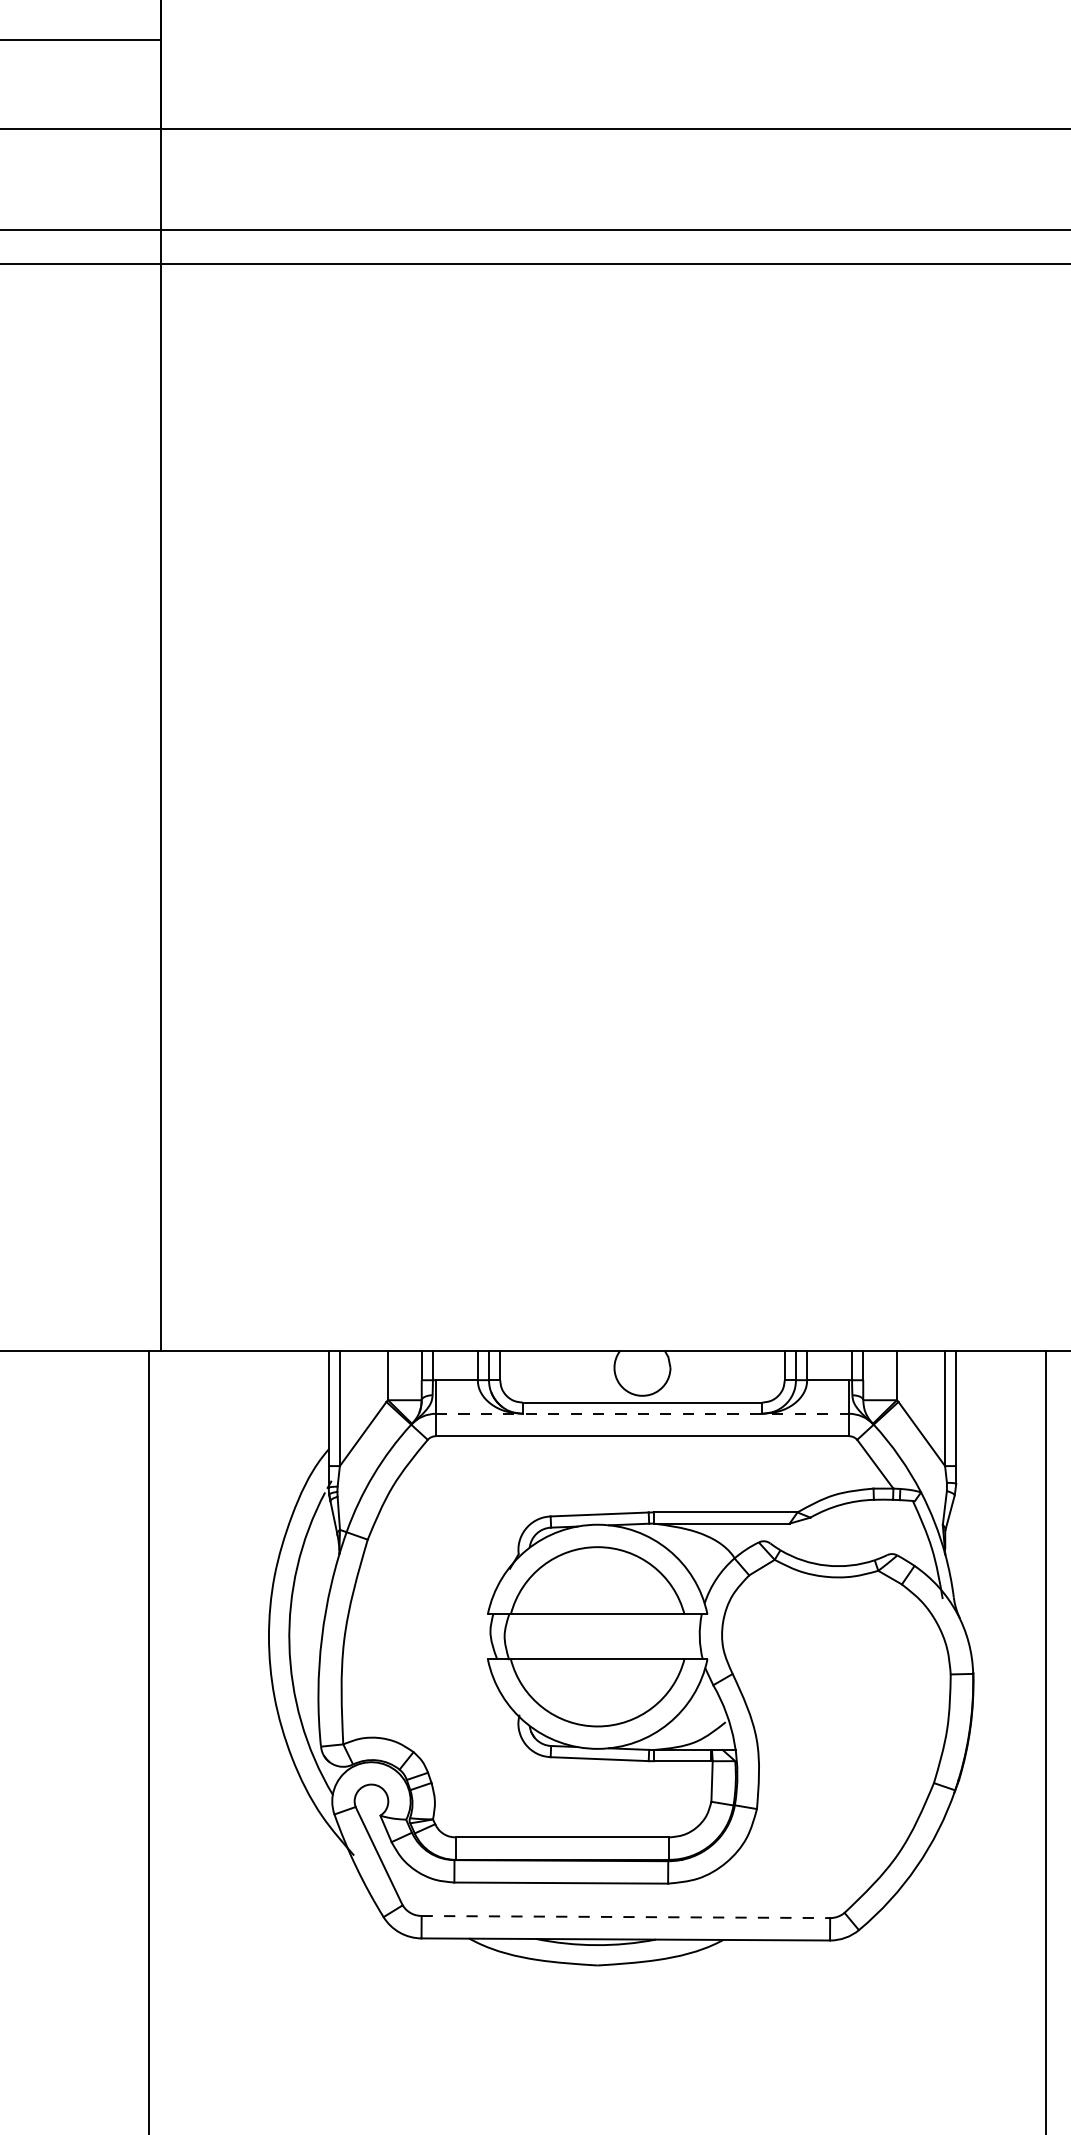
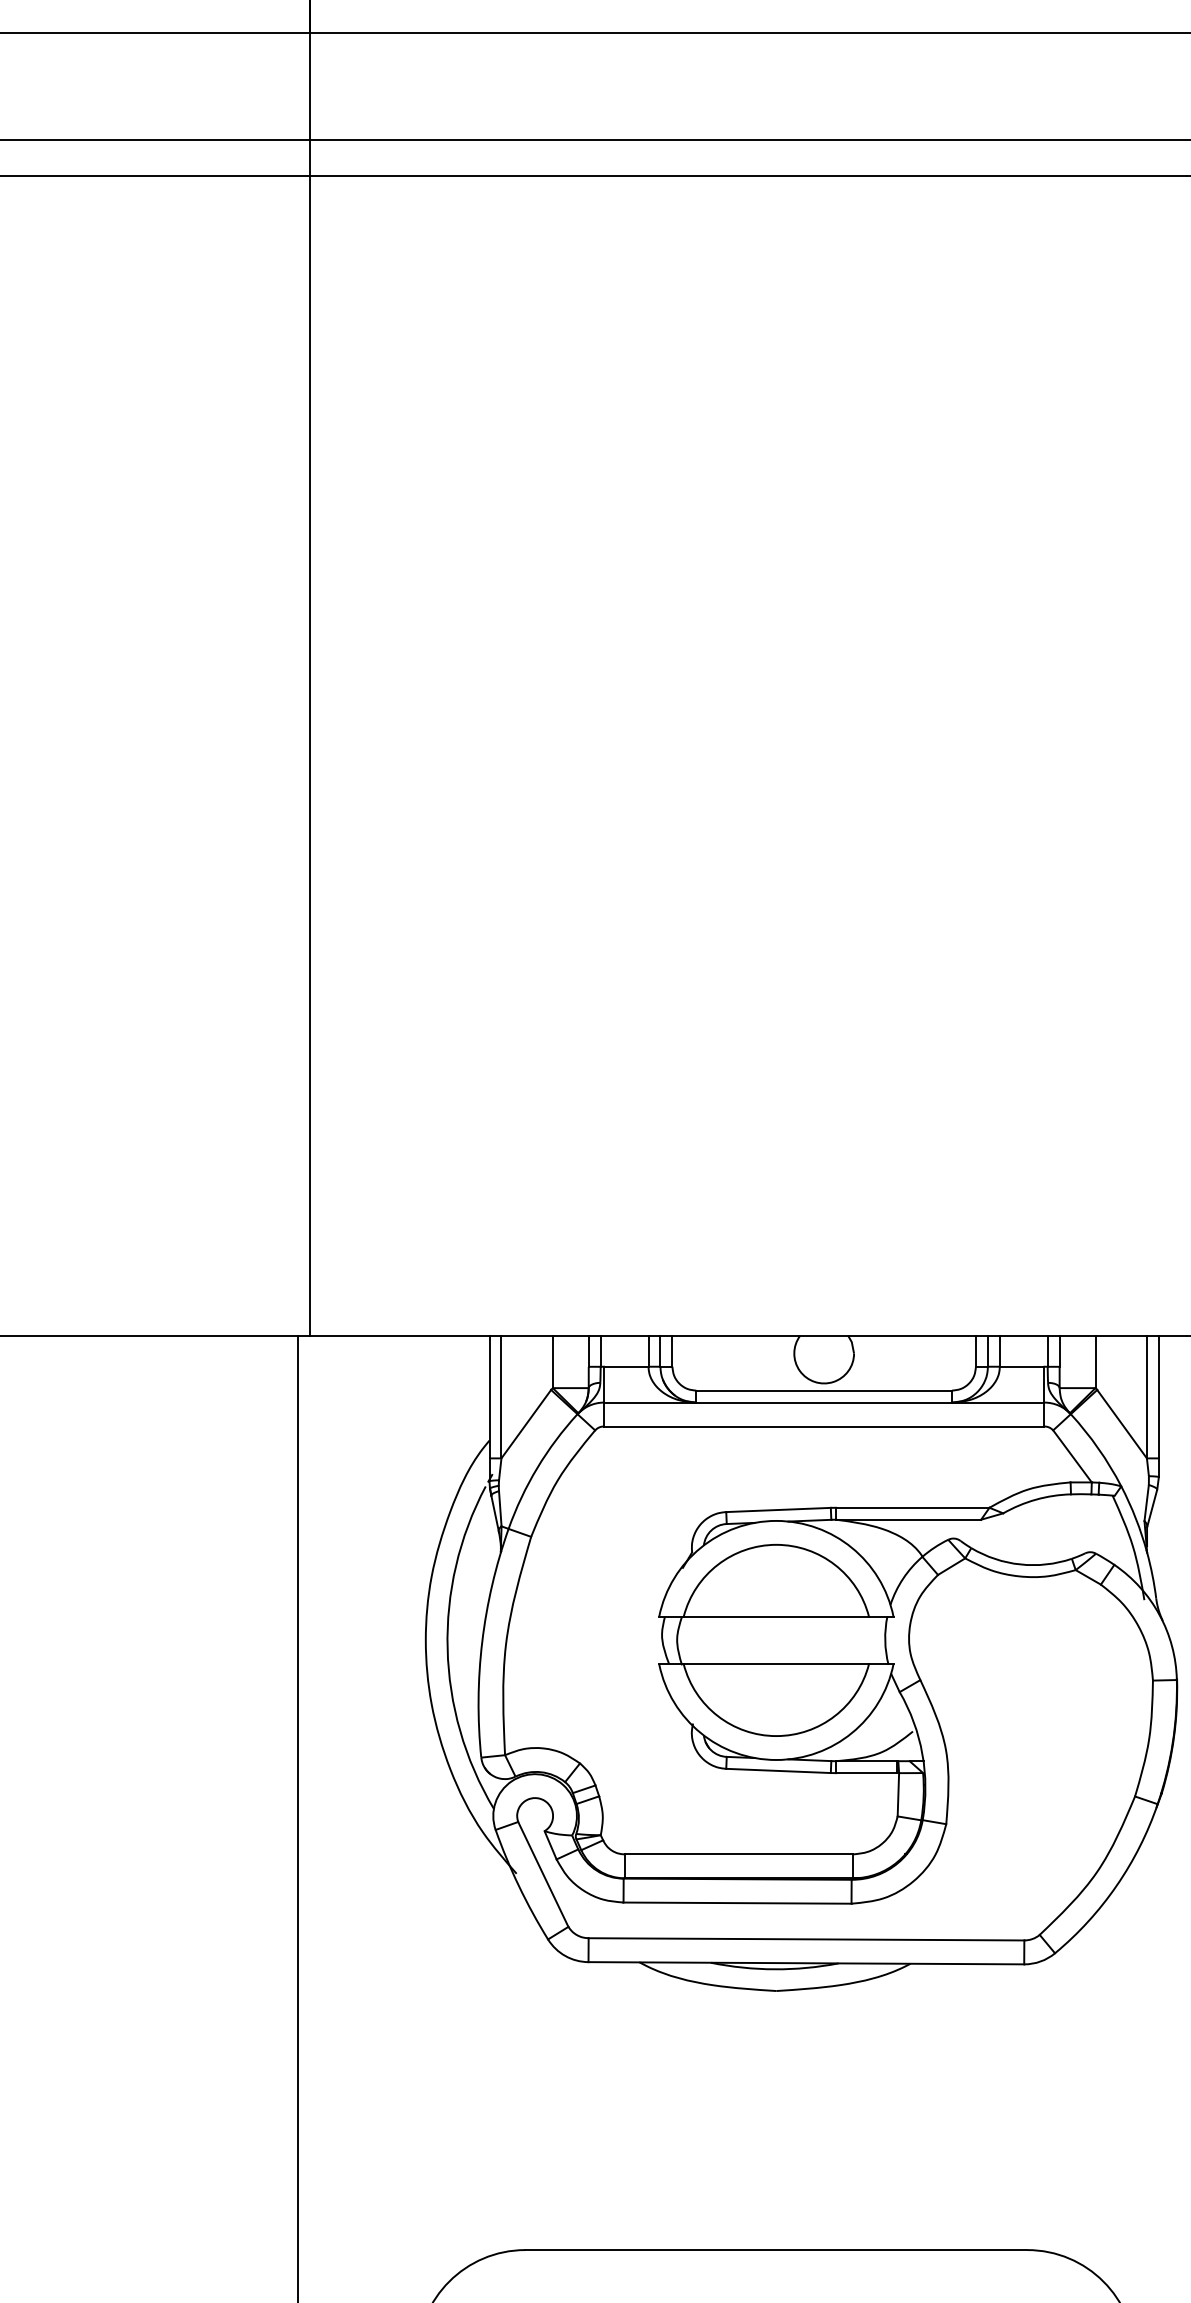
line: (642, 1413) -> (824, 1402), dashed -> solid
line: (625, 1917) -> (806, 1939), dashed -> solid

